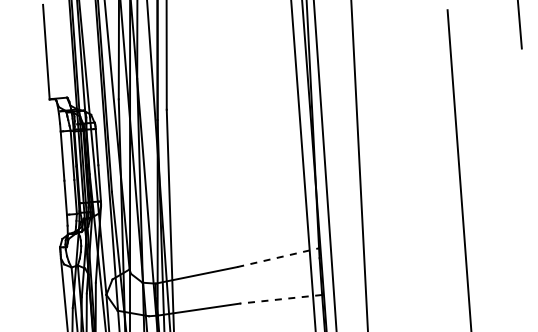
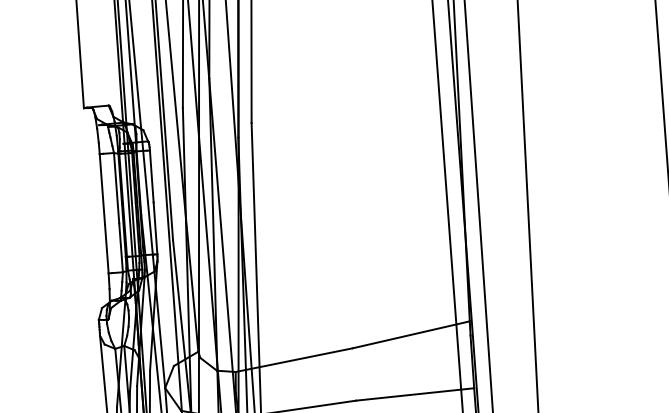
line: (278, 257) -> (411, 334), dashed -> solid
line: (280, 299) -> (414, 394), dashed -> solid

